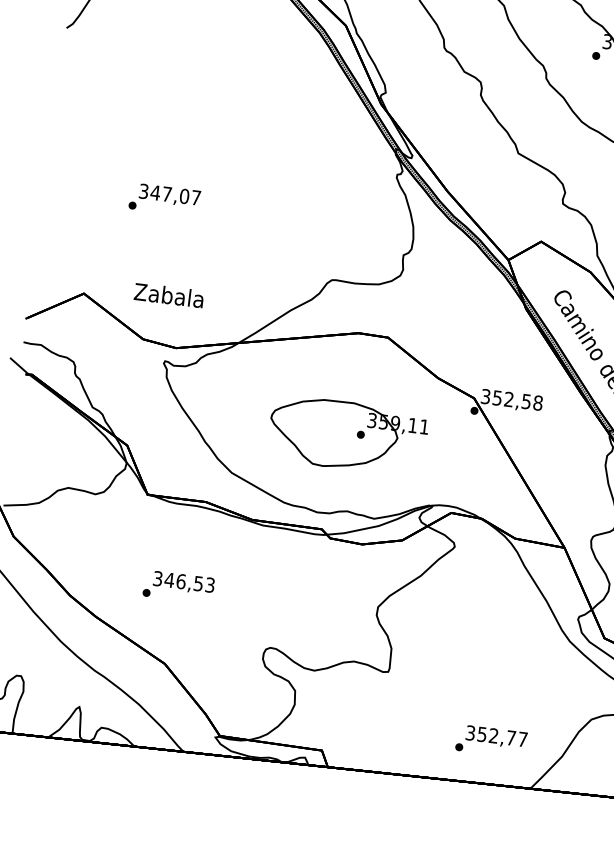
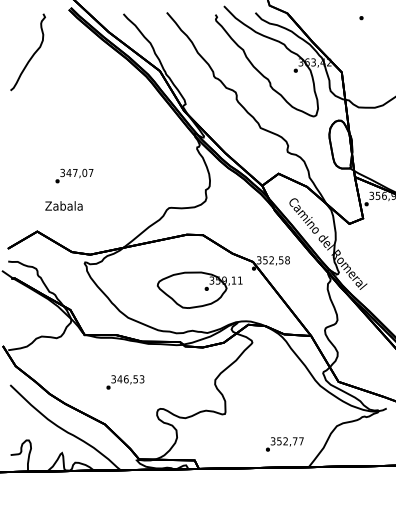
text: (168, 294) -> (63, 205), moved
part: (347, 434) -> (199, 289), moved
text: (179, 587) -> (125, 382), moved

